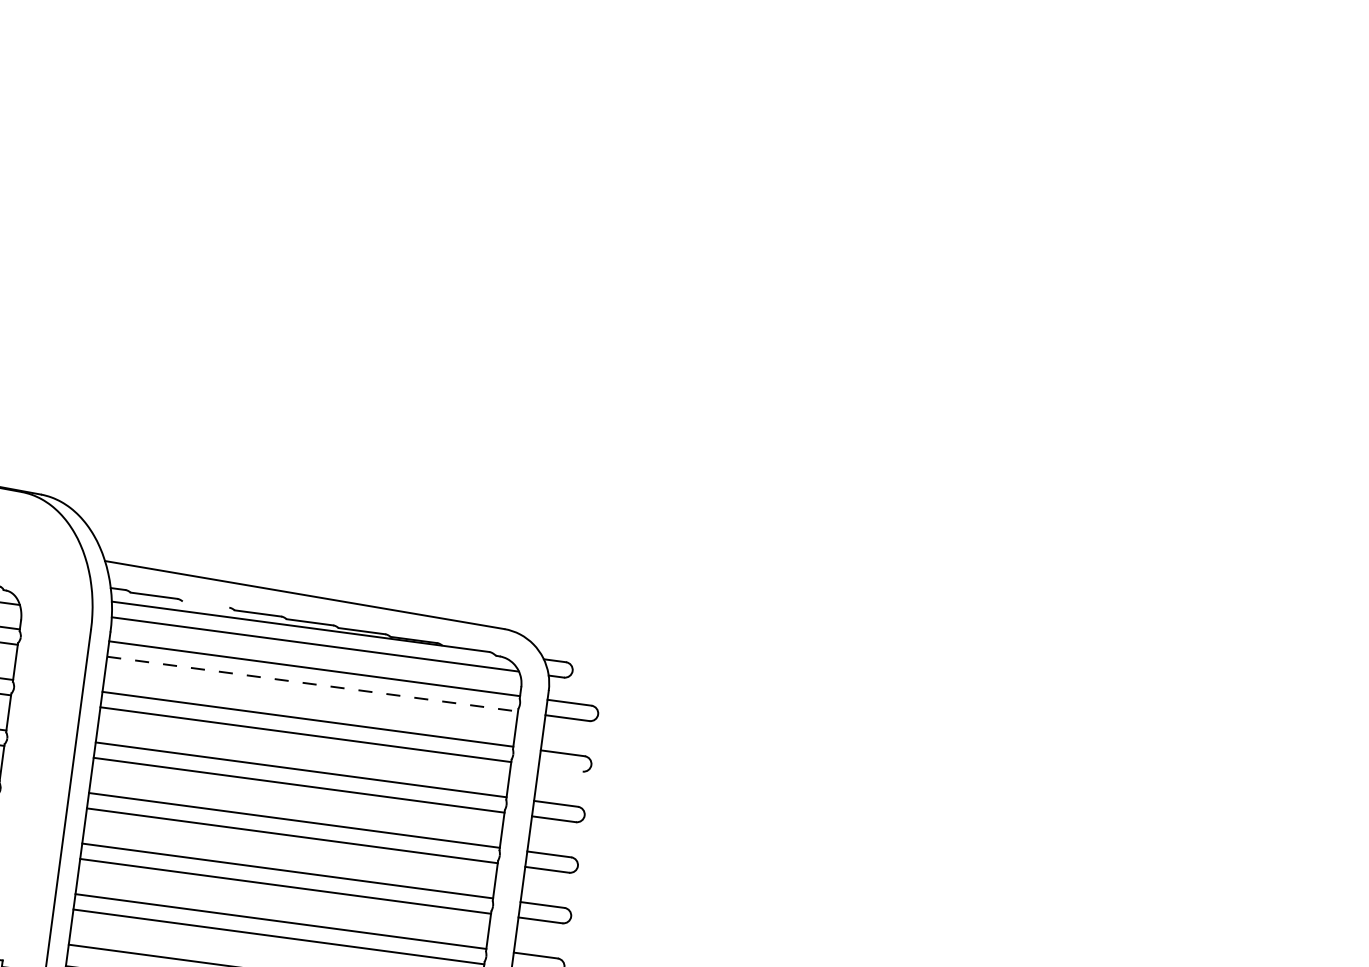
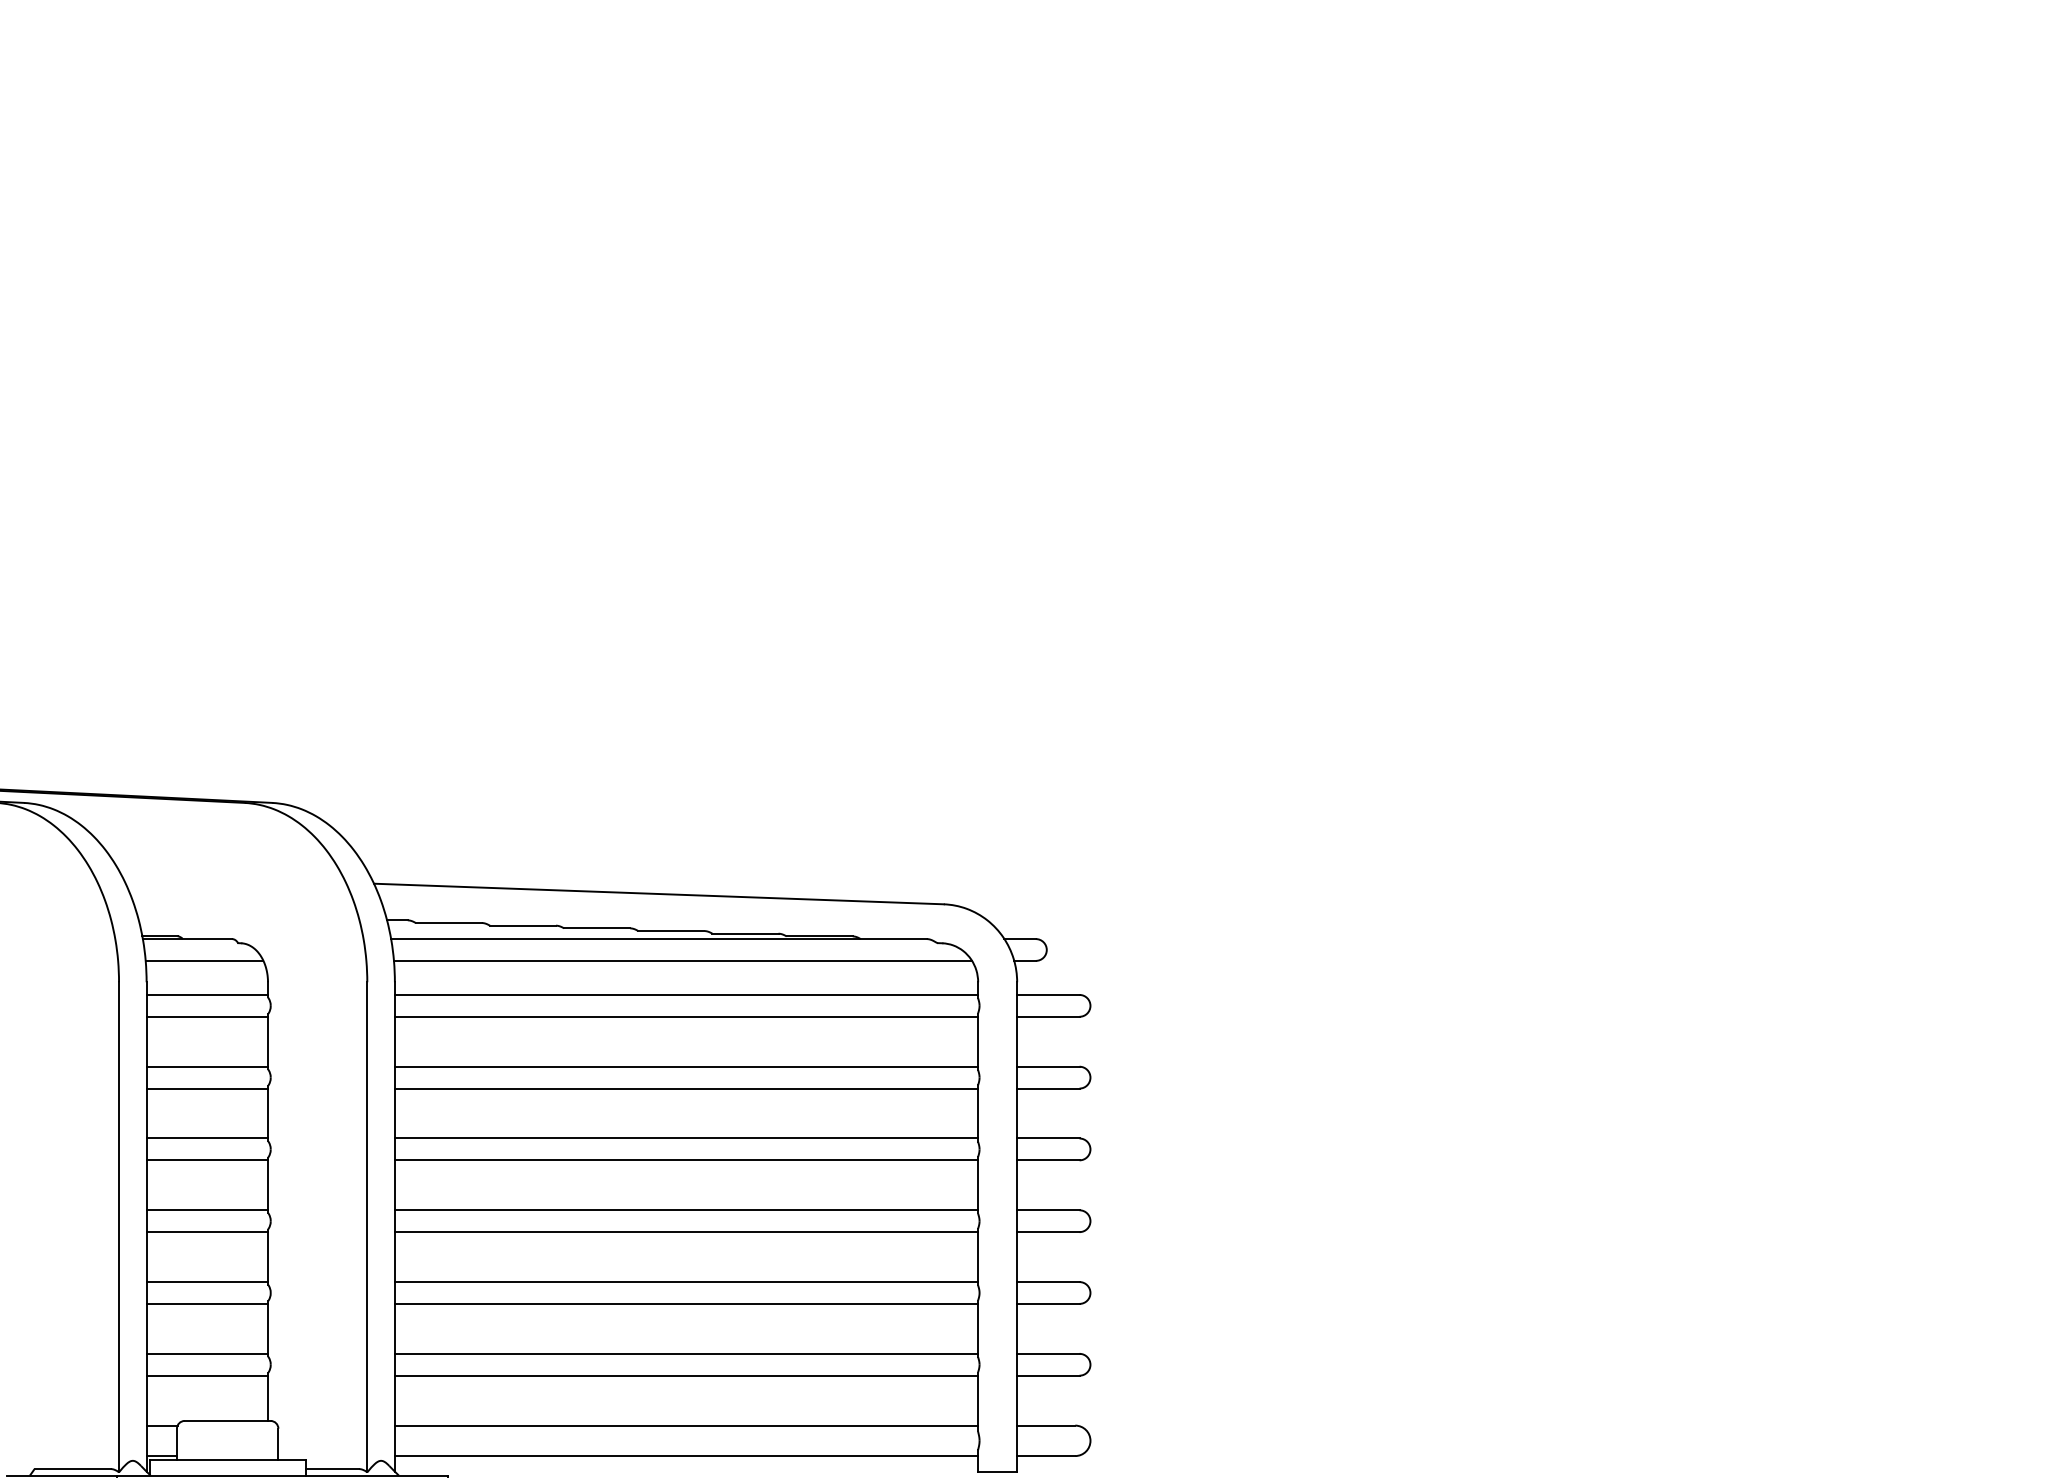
line: (205, 604) -> (522, 925), added
line: (312, 683) -> (686, 1016), dashed -> solid
line: (560, 768) -> (1048, 1088), added

